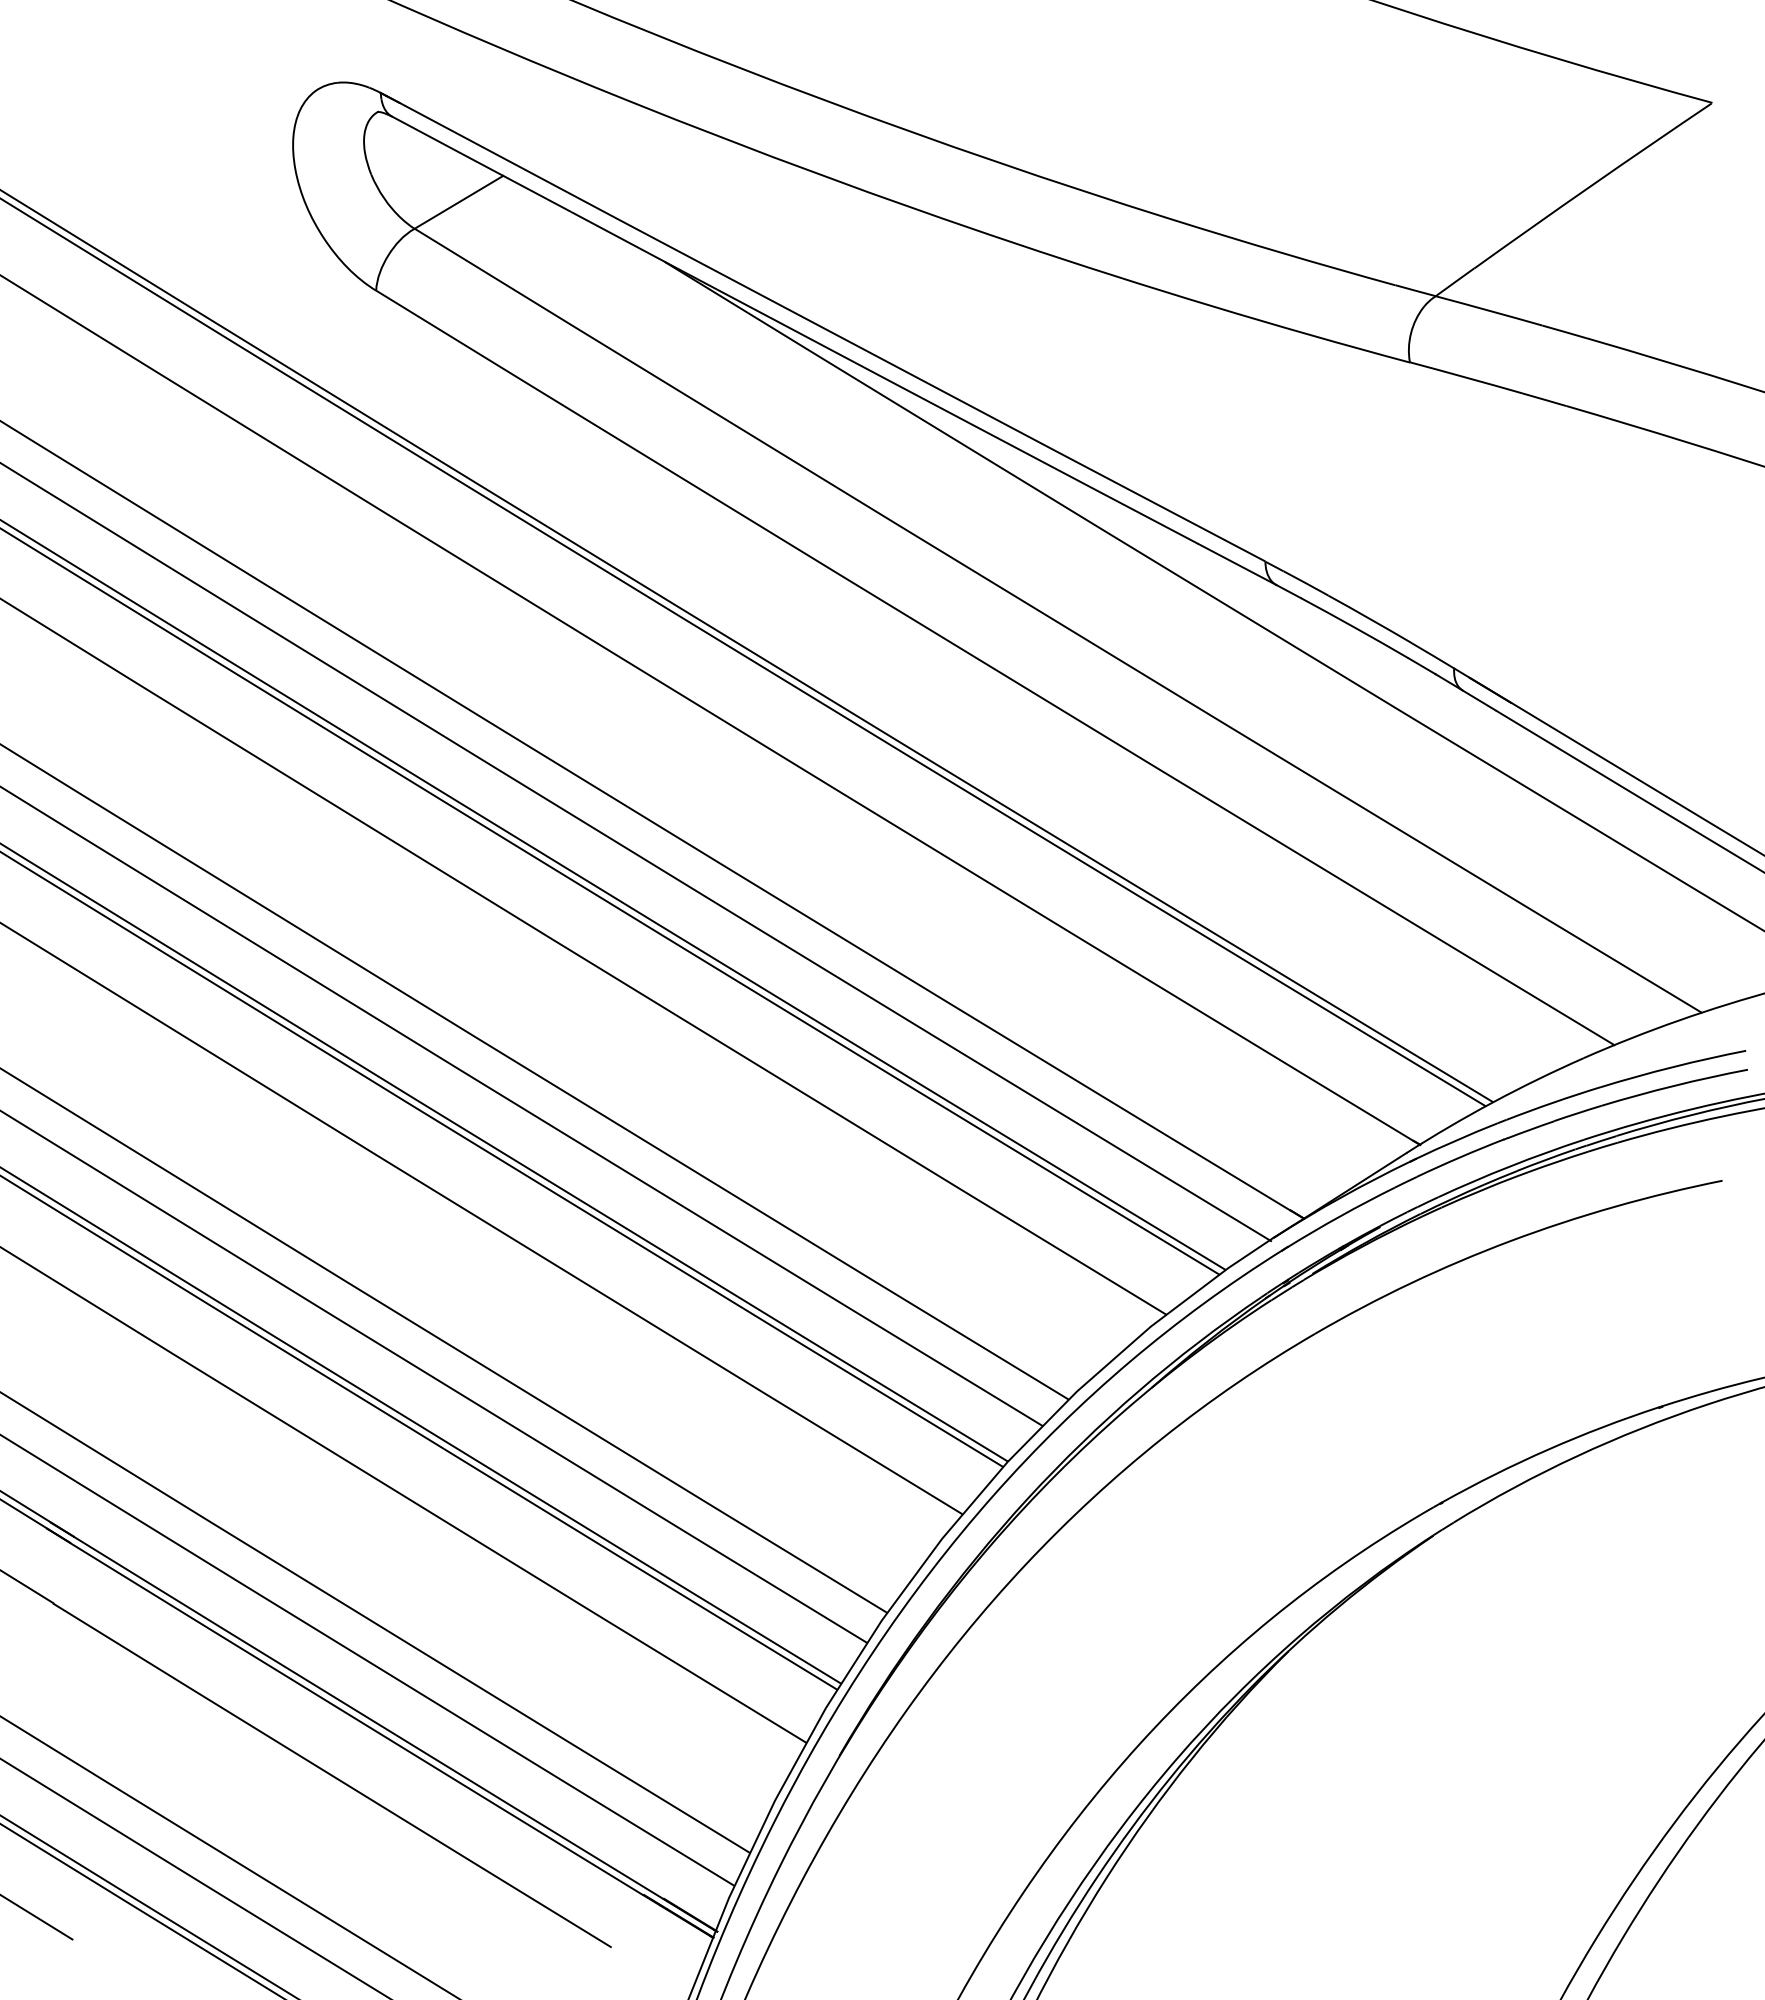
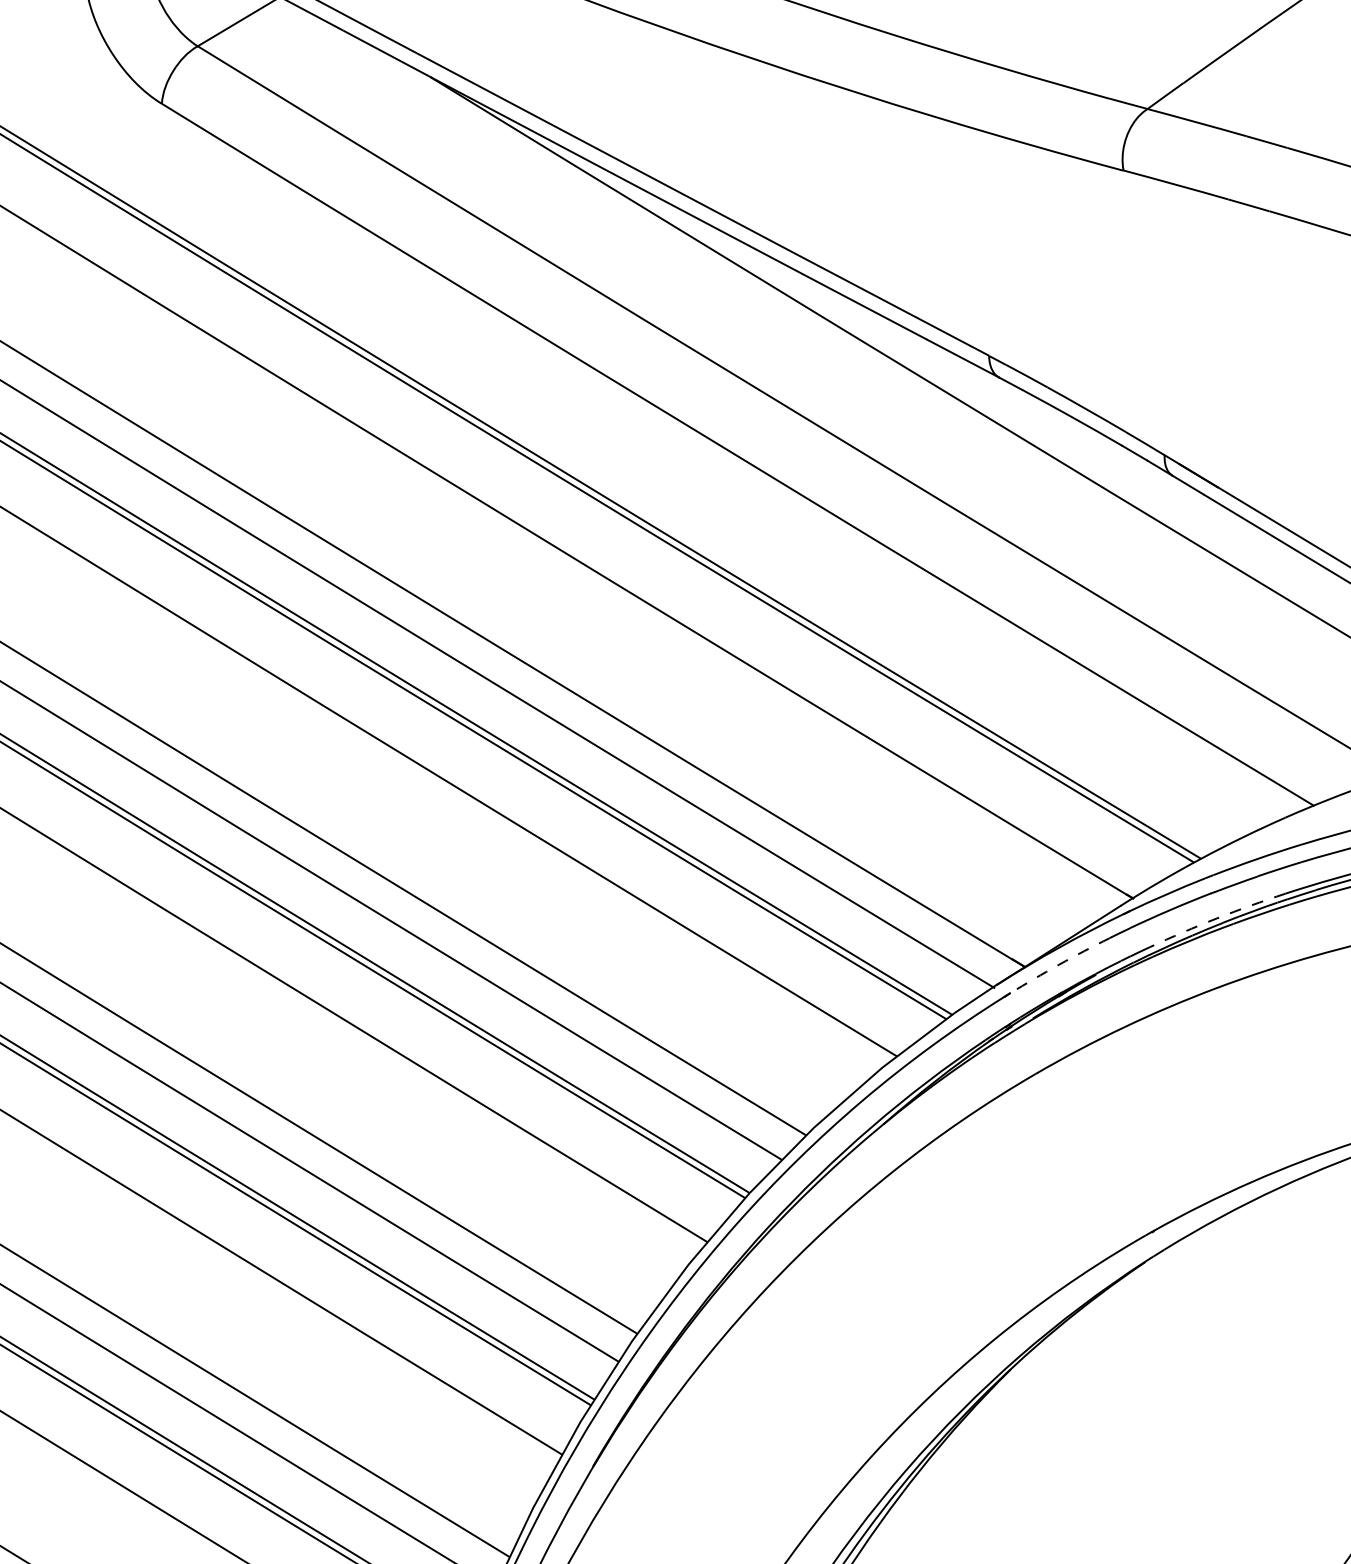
arc: (1510, 1166) -> (1217, 918), solid -> dashed
arc: (1340, 1216) -> (1058, 965), solid -> dashed

